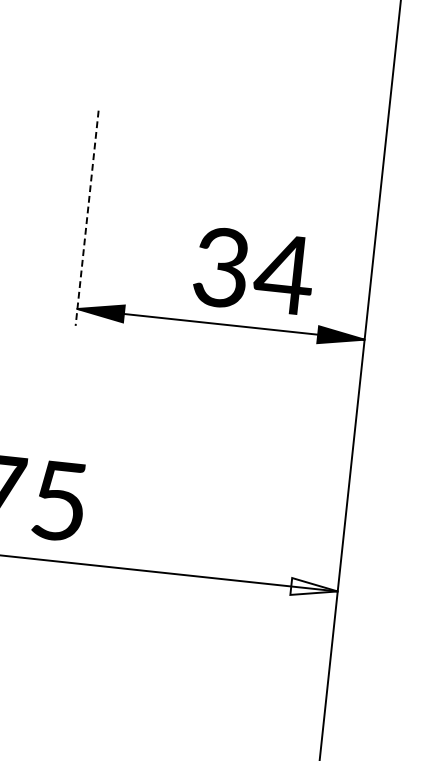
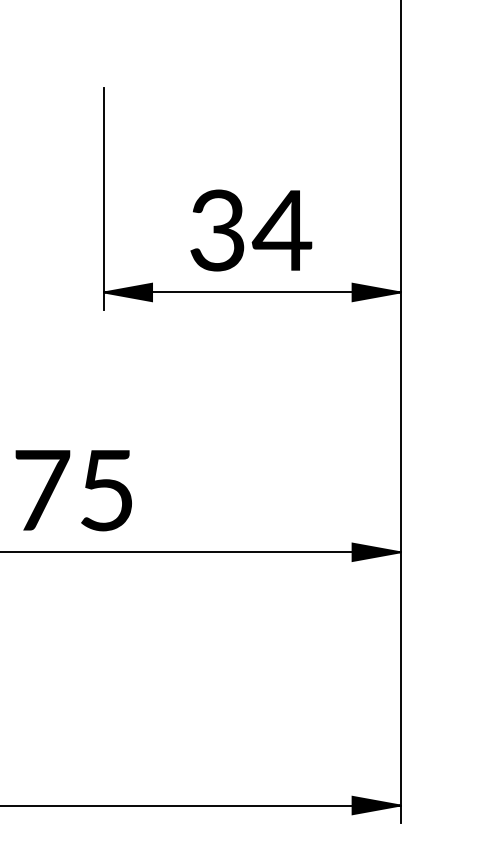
line: (87, 218) -> (104, 199), dashed -> solid
text: (254, 271) -> (251, 230), moved
fill: (314, 589) -> (376, 552), added

